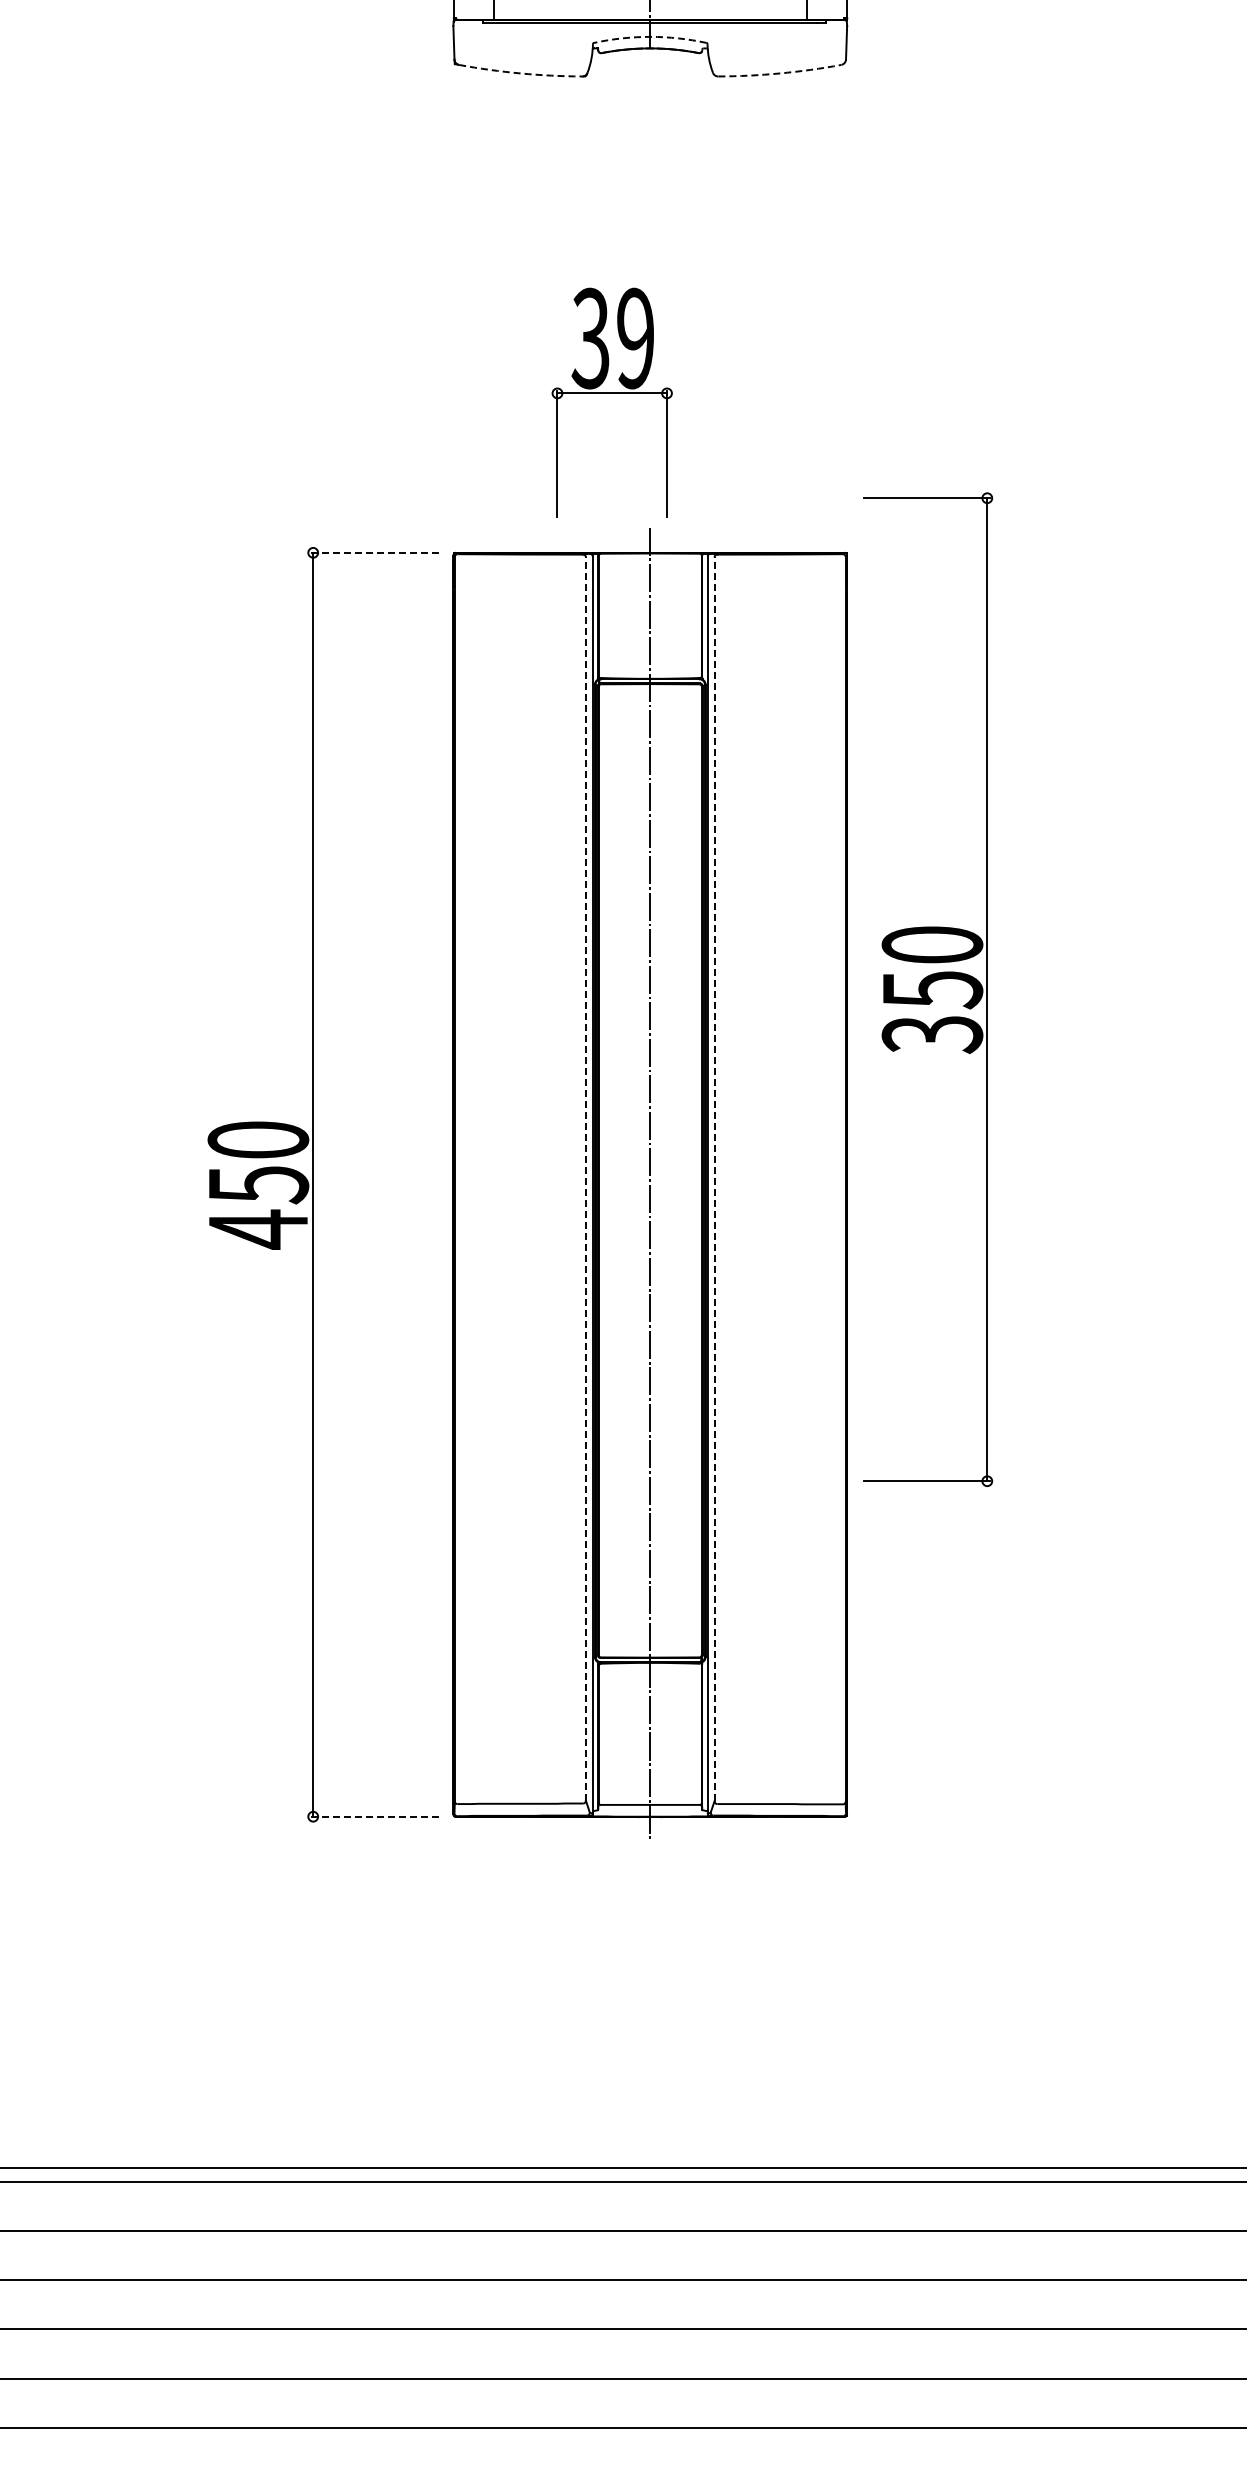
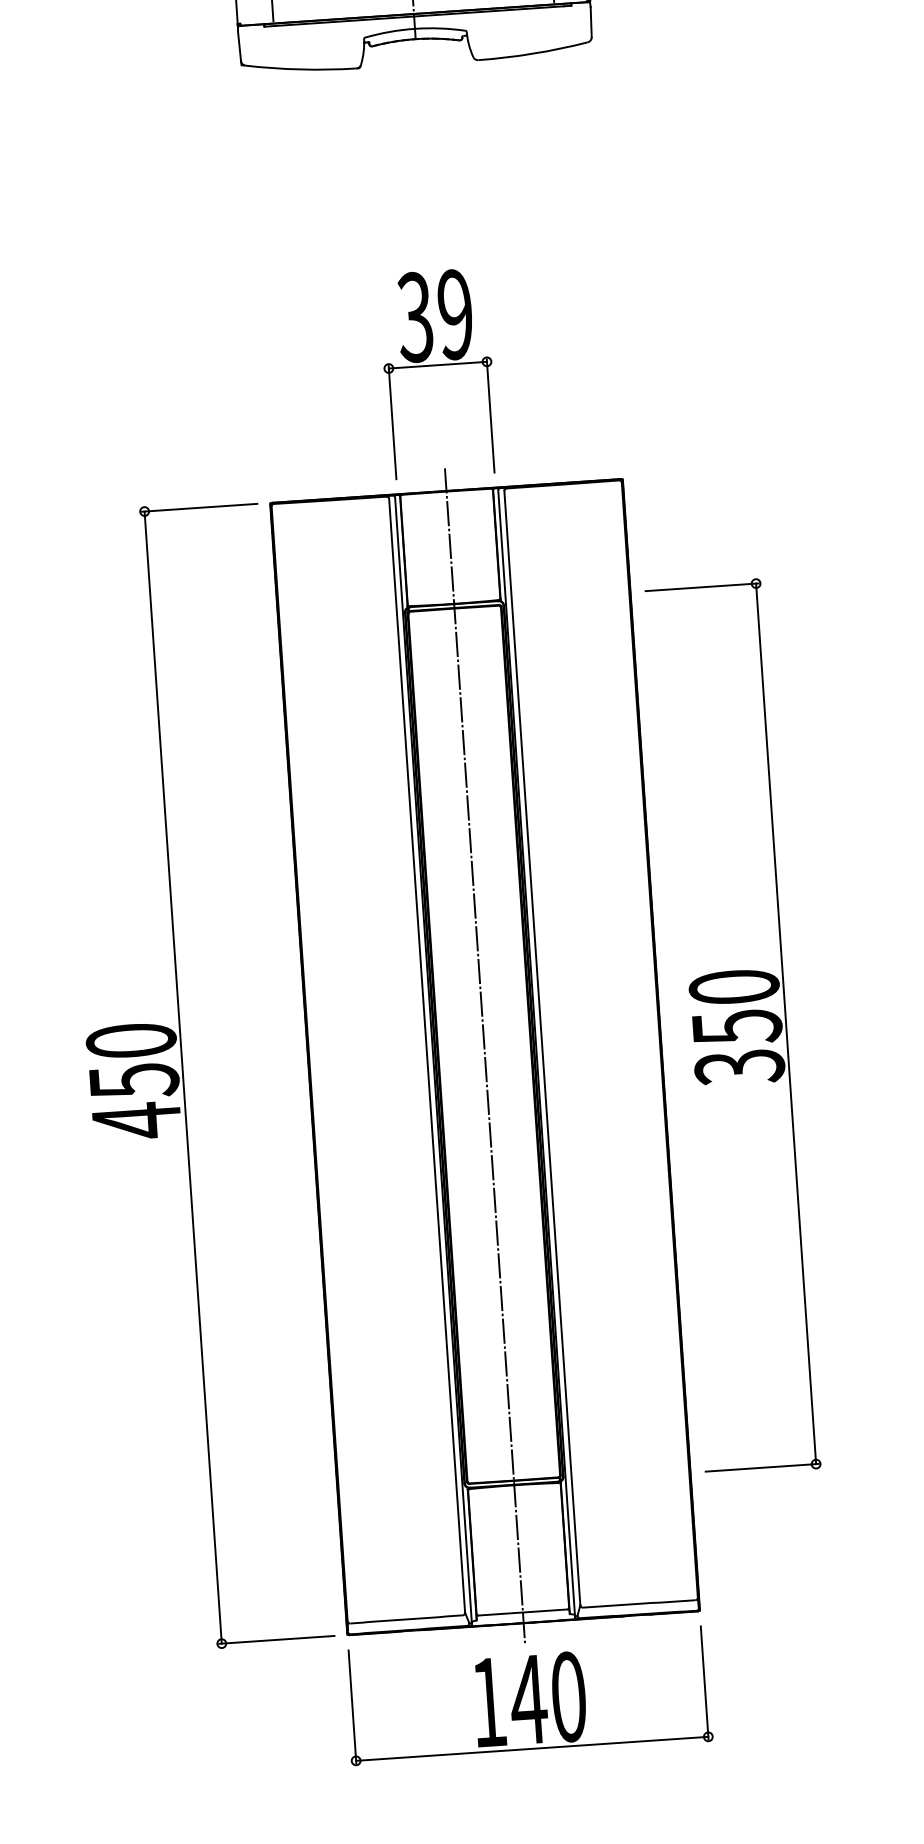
arc: (650, 36) -> (415, 28), dashed -> solid
arc: (520, 73) -> (300, 69), dashed -> solid
arc: (780, 73) -> (533, 53), dashed -> solid
part: (611, 393) -> (437, 365), moved
line: (374, 552) -> (199, 507), dashed -> solid
part: (928, 989) -> (733, 1027), moved
line: (585, 1179) -> (426, 1056), dashed -> solid
line: (714, 1179) -> (542, 1048), dashed -> solid
line: (374, 1816) -> (276, 1639), dashed -> solid
part: (649, 1897) -> (527, 1695), added

